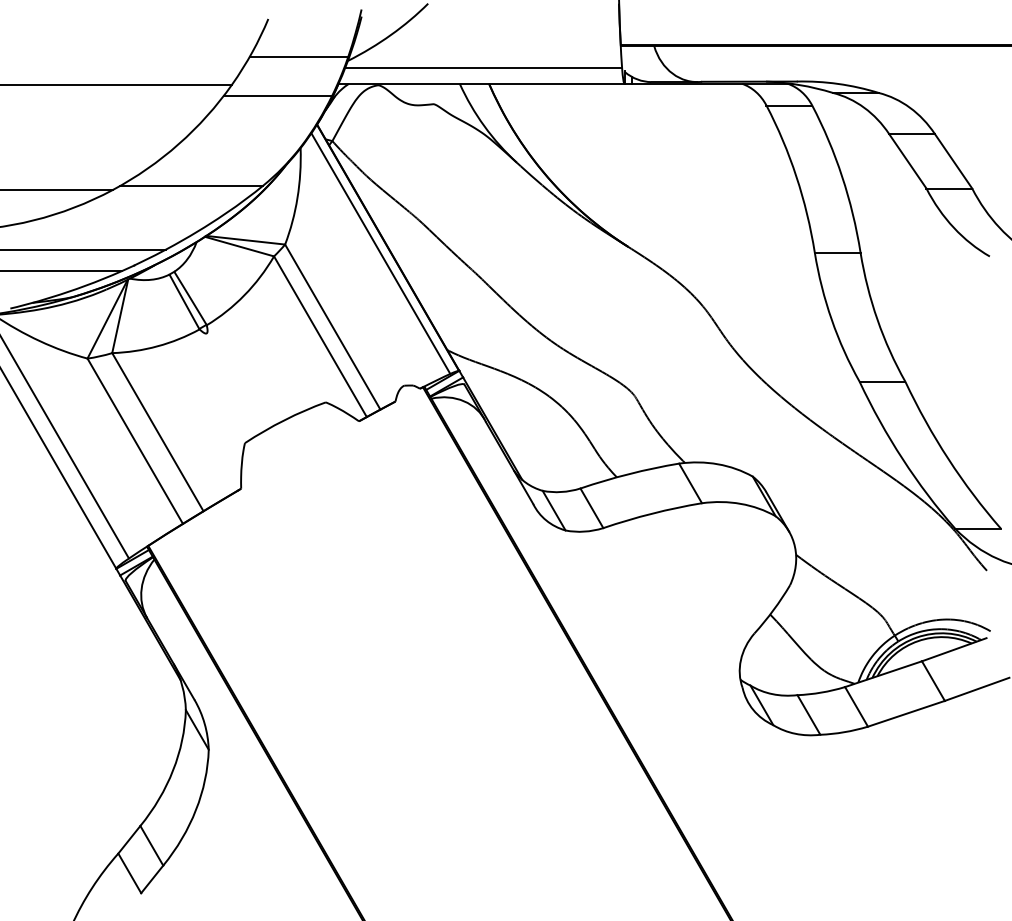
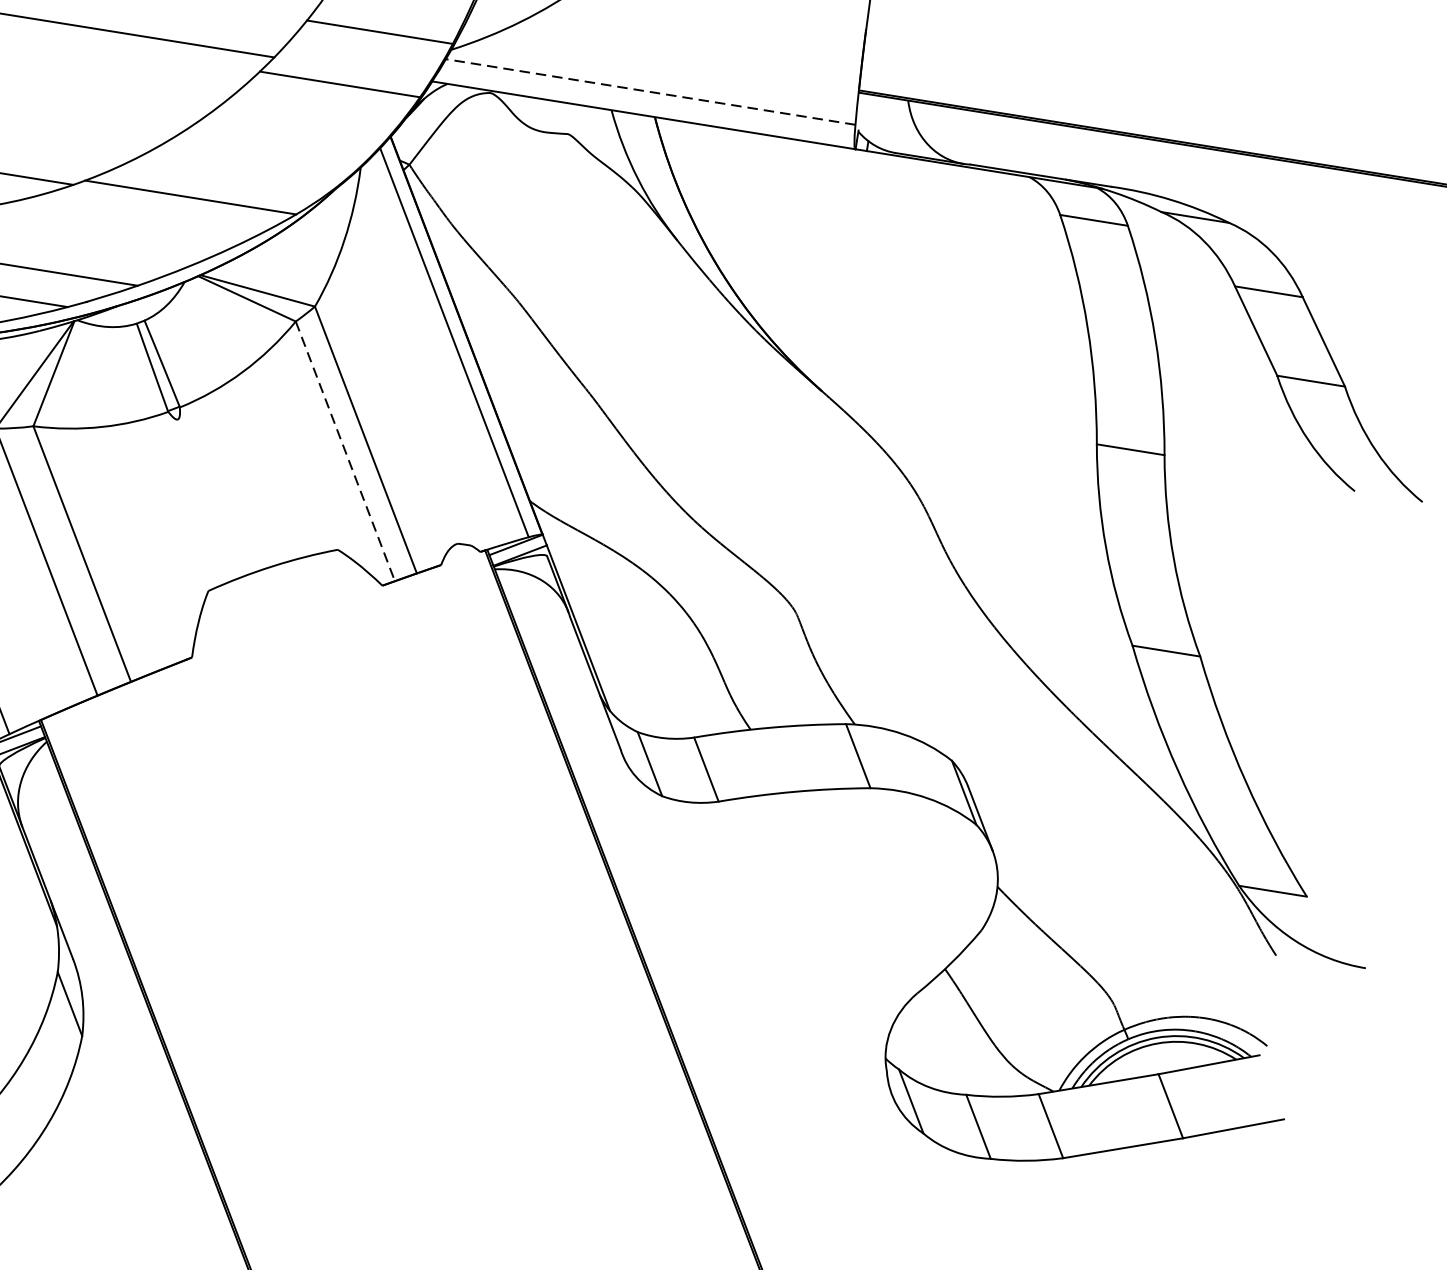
line: (483, 67) -> (650, 91), solid -> dashed
line: (320, 336) -> (345, 451), solid -> dashed

